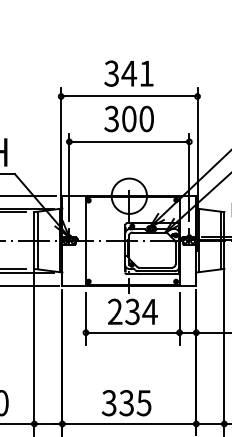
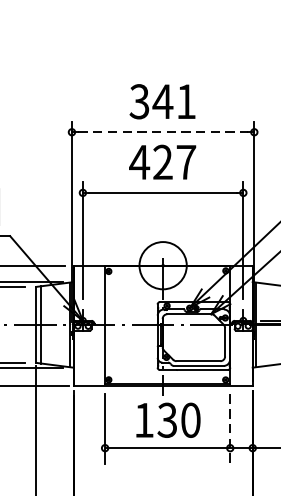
line: (129, 96) -> (163, 132), solid -> dashed
text: (128, 118) -> (161, 161), 300 -> 427
text: (132, 311) -> (167, 419), 234 -> 130
line: (179, 319) -> (230, 430), solid -> dashed

